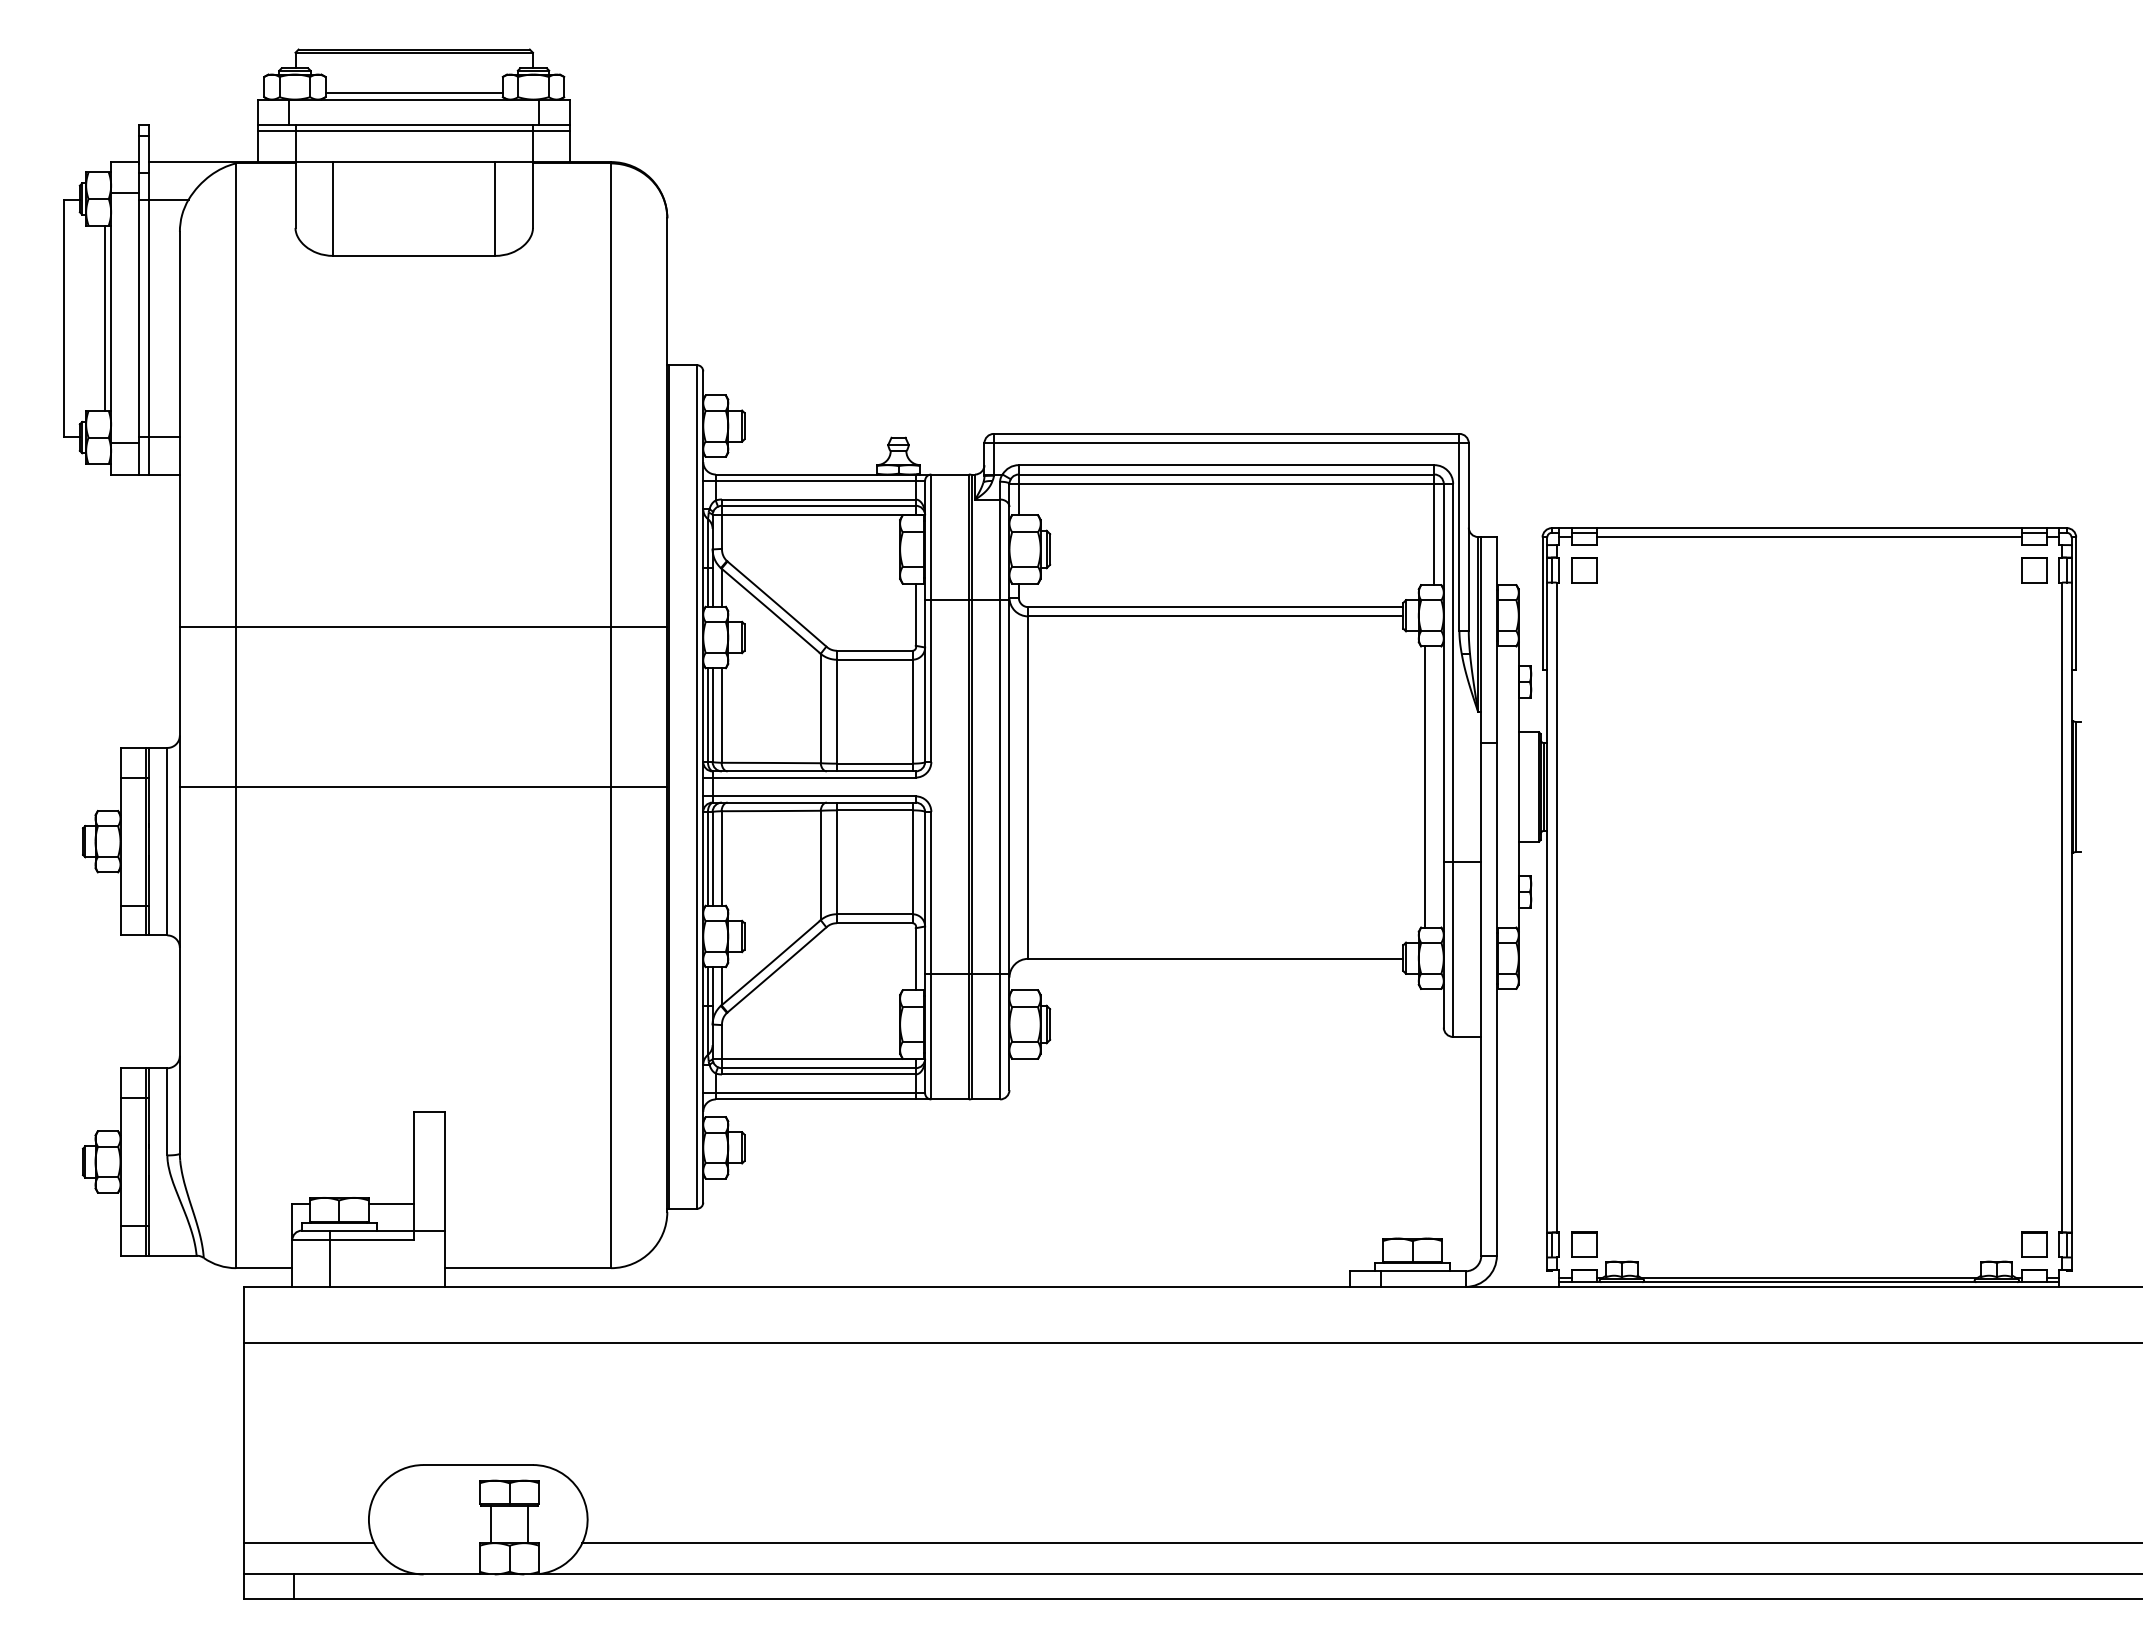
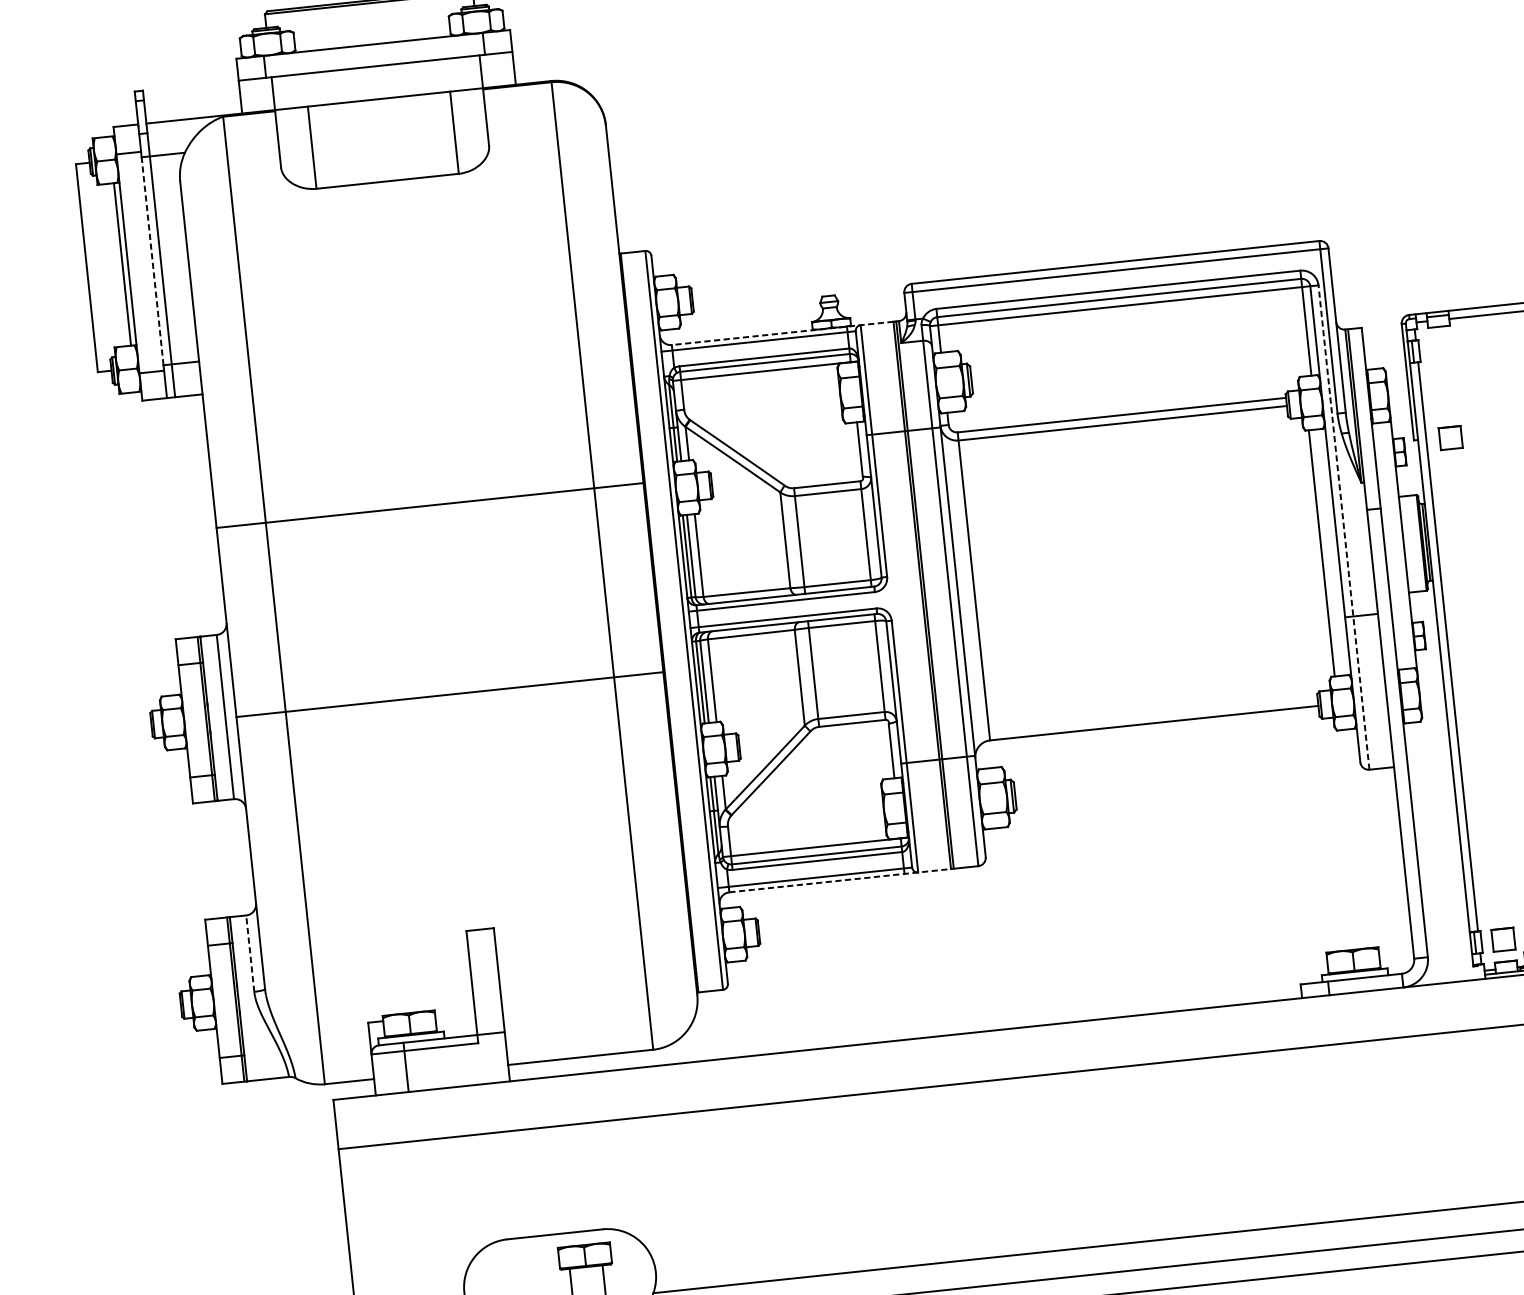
line: (413, 93) -> (372, 39), removed
line: (414, 130) -> (376, 71), removed
line: (139, 318) -> (152, 261), solid -> dashed
line: (842, 474) -> (782, 333), solid -> dashed
part: (1584, 570) -> (1450, 438), moved
line: (1453, 760) -> (1344, 527), solid -> dashed
line: (423, 787) -> (449, 695), moved
line: (842, 1099) -> (840, 880), solid -> dashed
line: (167, 1111) -> (250, 953), solid -> dashed
line: (391, 1203) -> (454, 1013), removed

